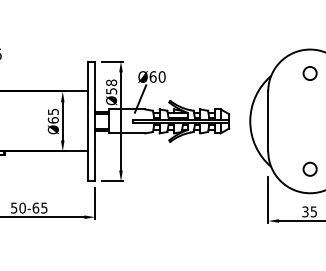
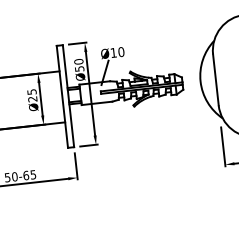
text: (152, 76) -> (113, 52), Ø60 -> Ø10
text: (111, 82) -> (78, 61), Ø58 -> Ø50
text: (52, 120) -> (32, 99), Ø65 -> Ø25

